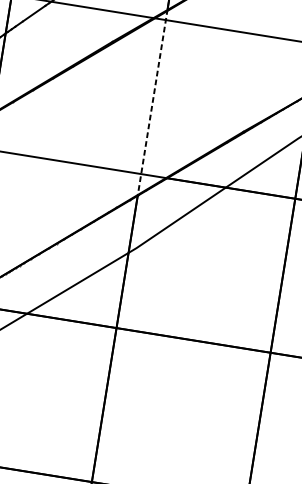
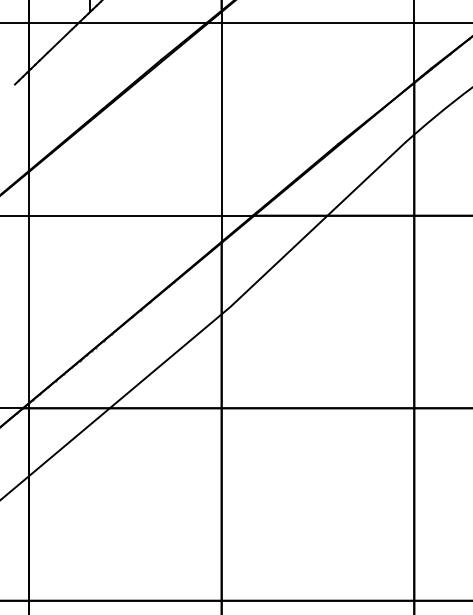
line: (152, 101) -> (221, 125), dashed -> solid

